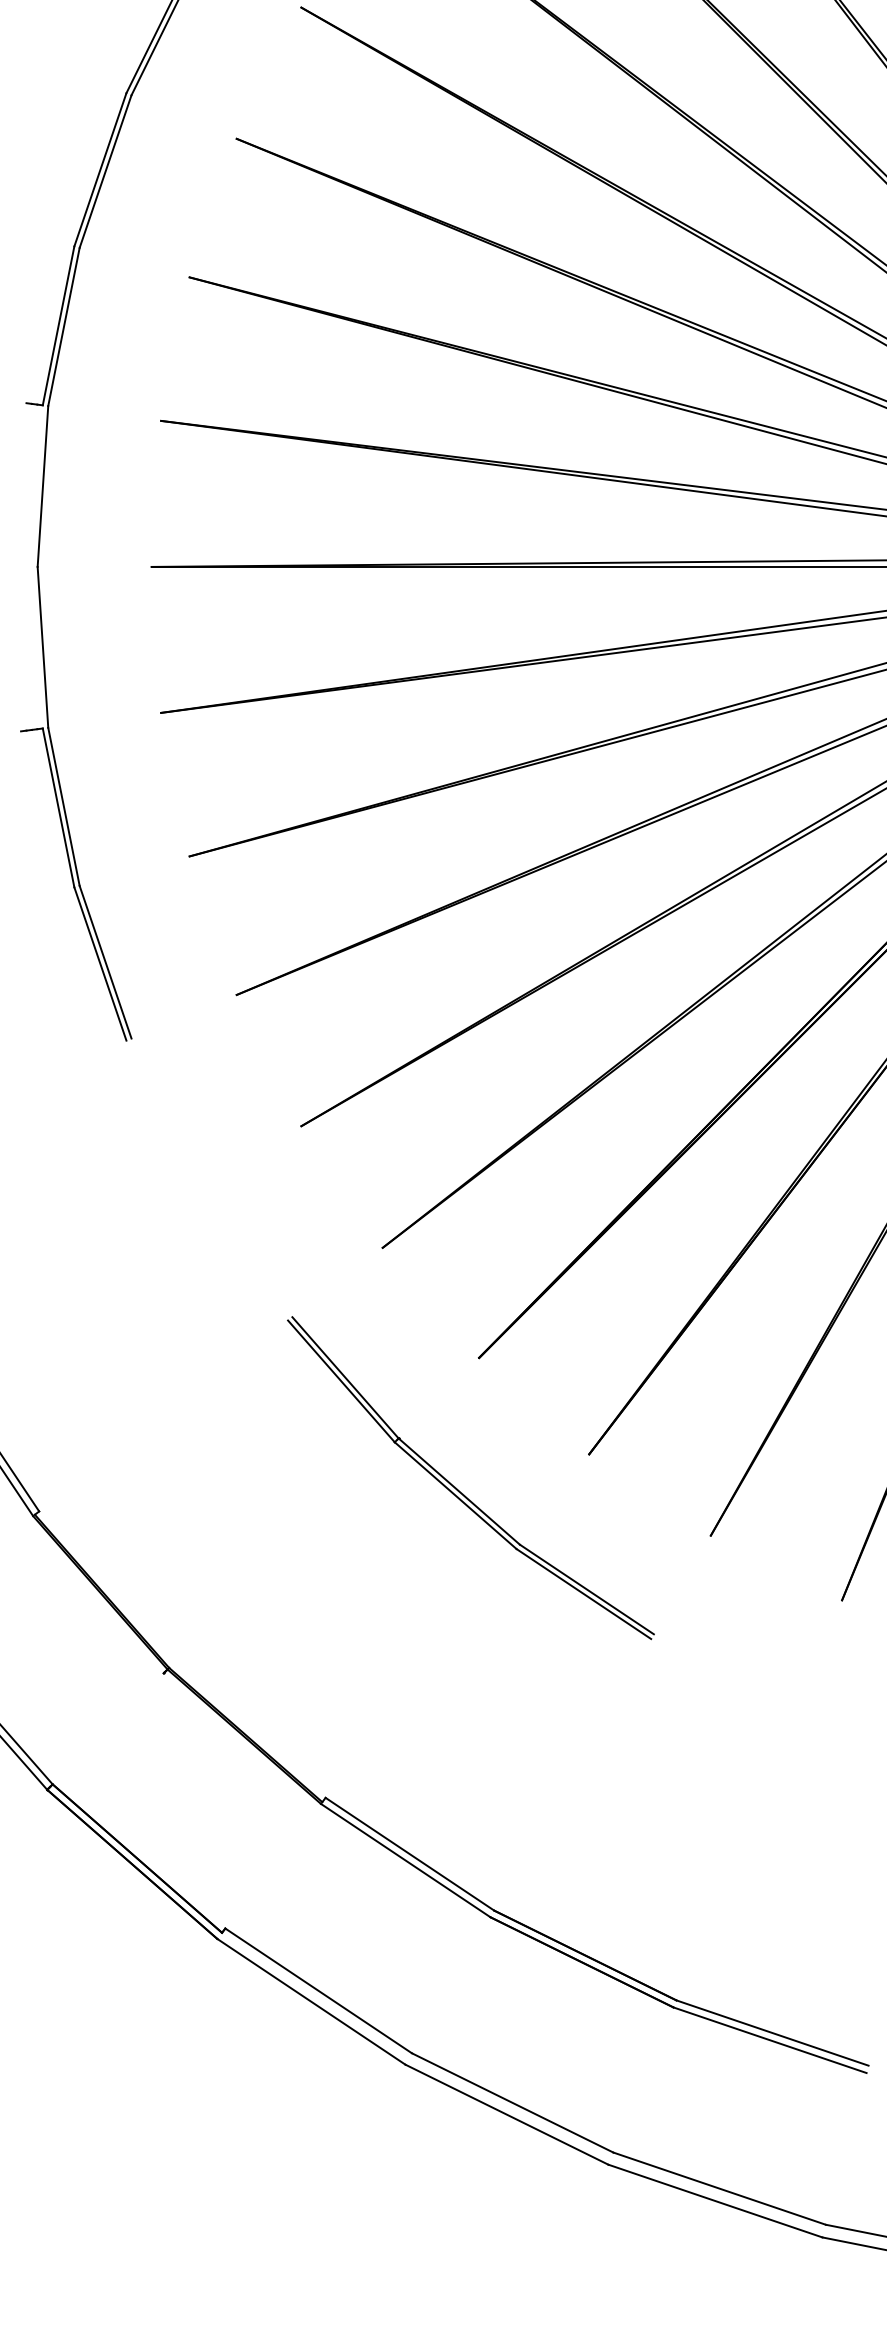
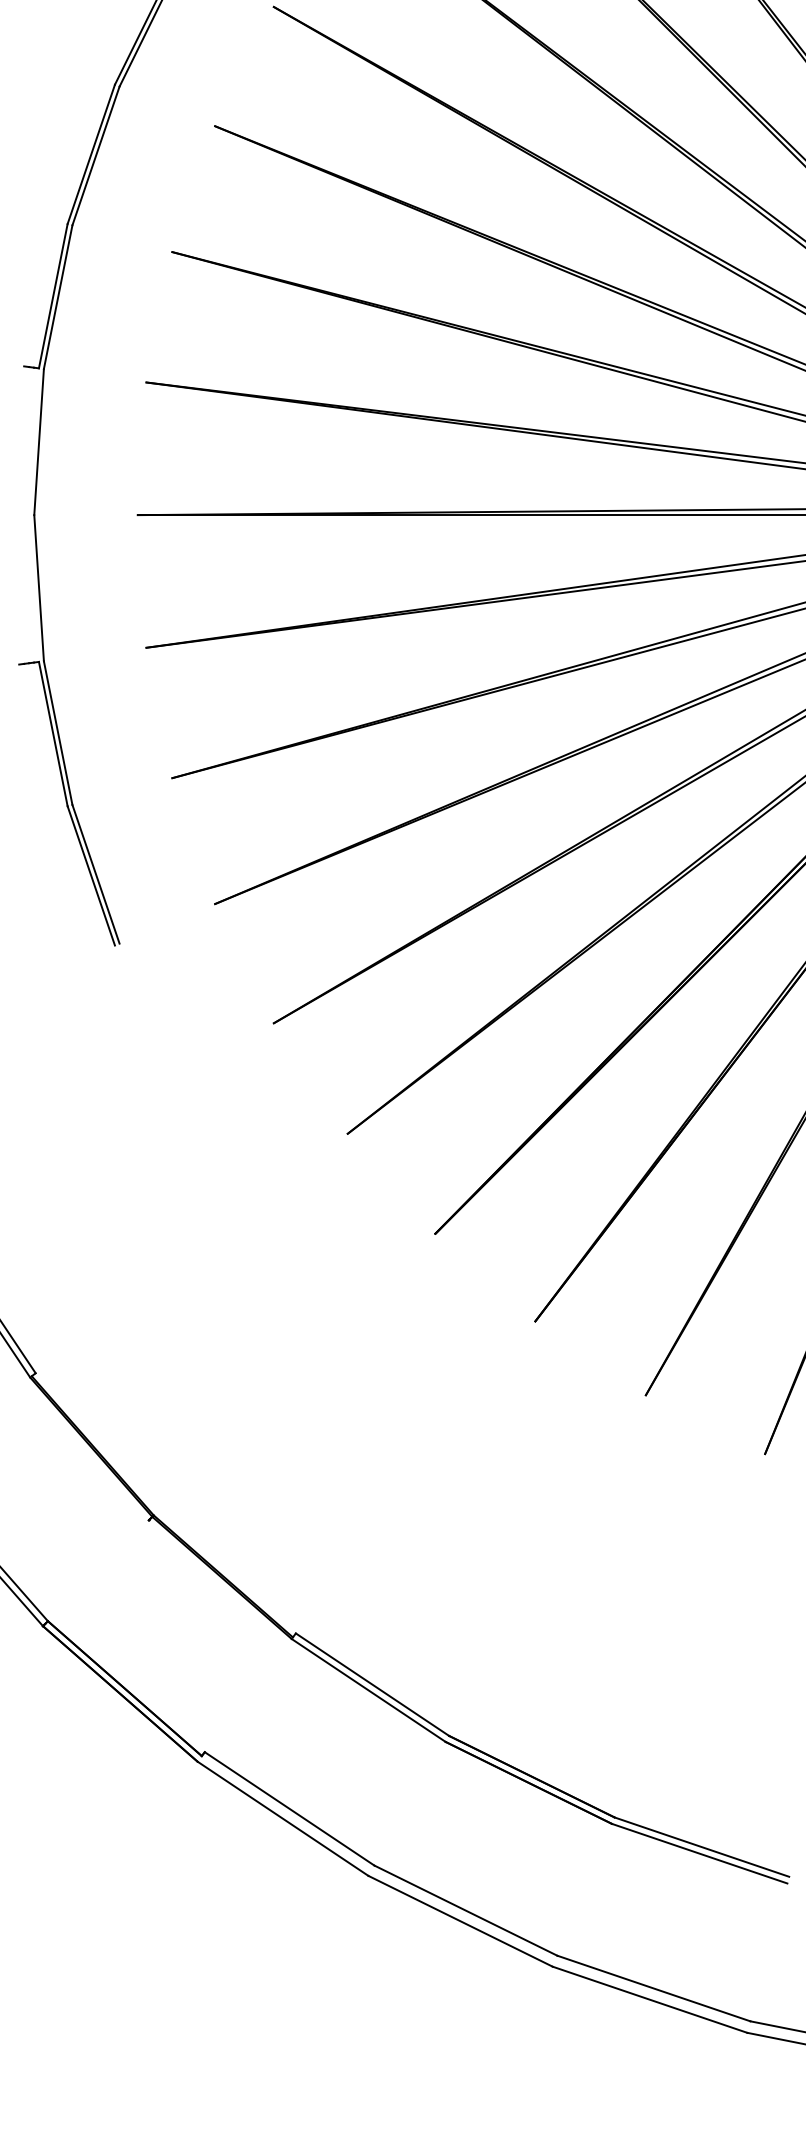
part: (460, 1490) -> (418, 1354), removed

